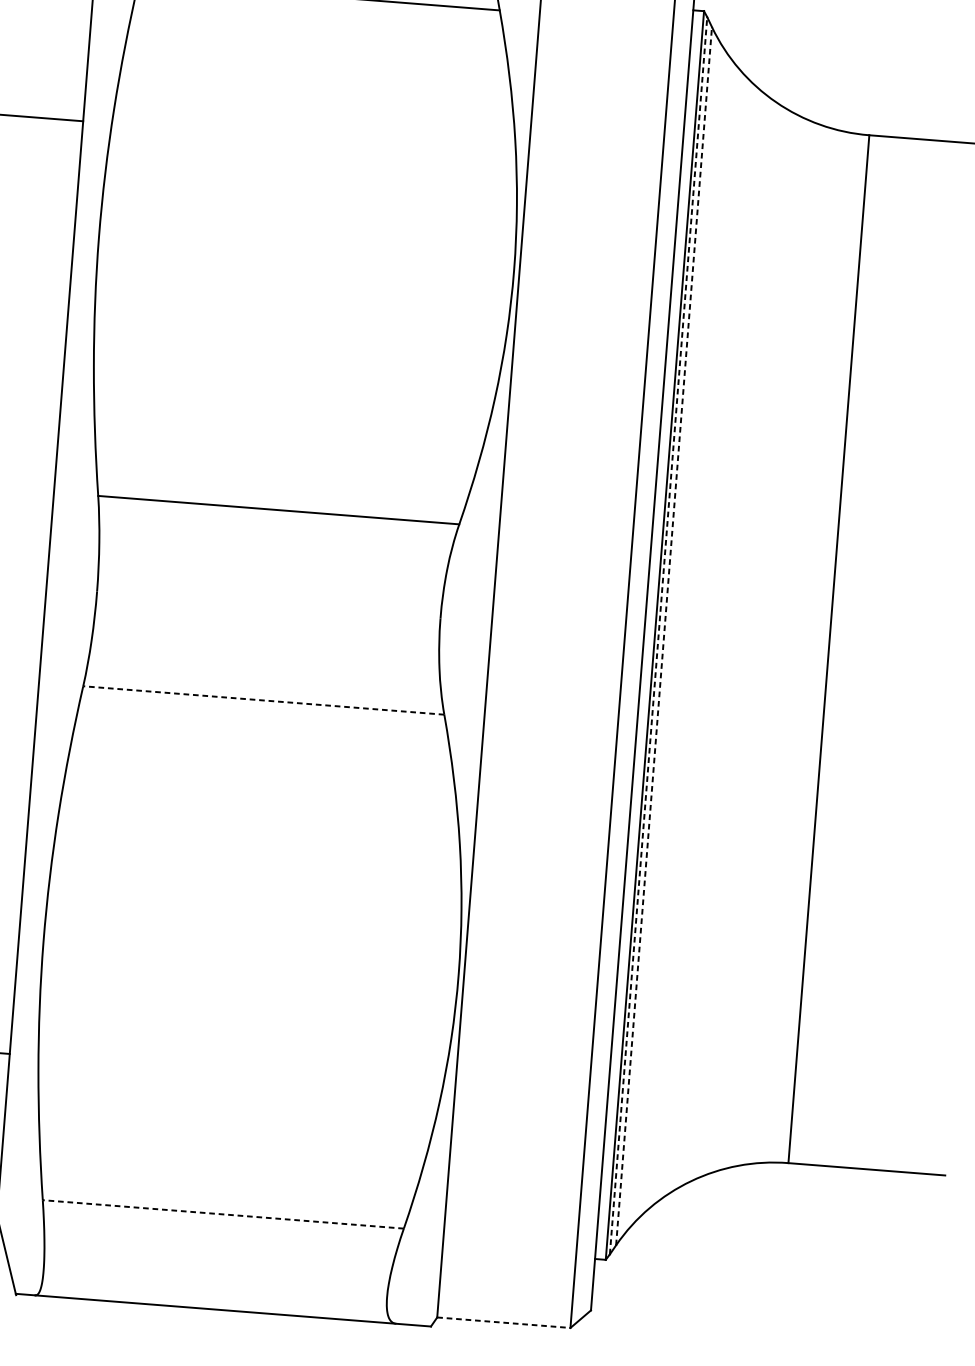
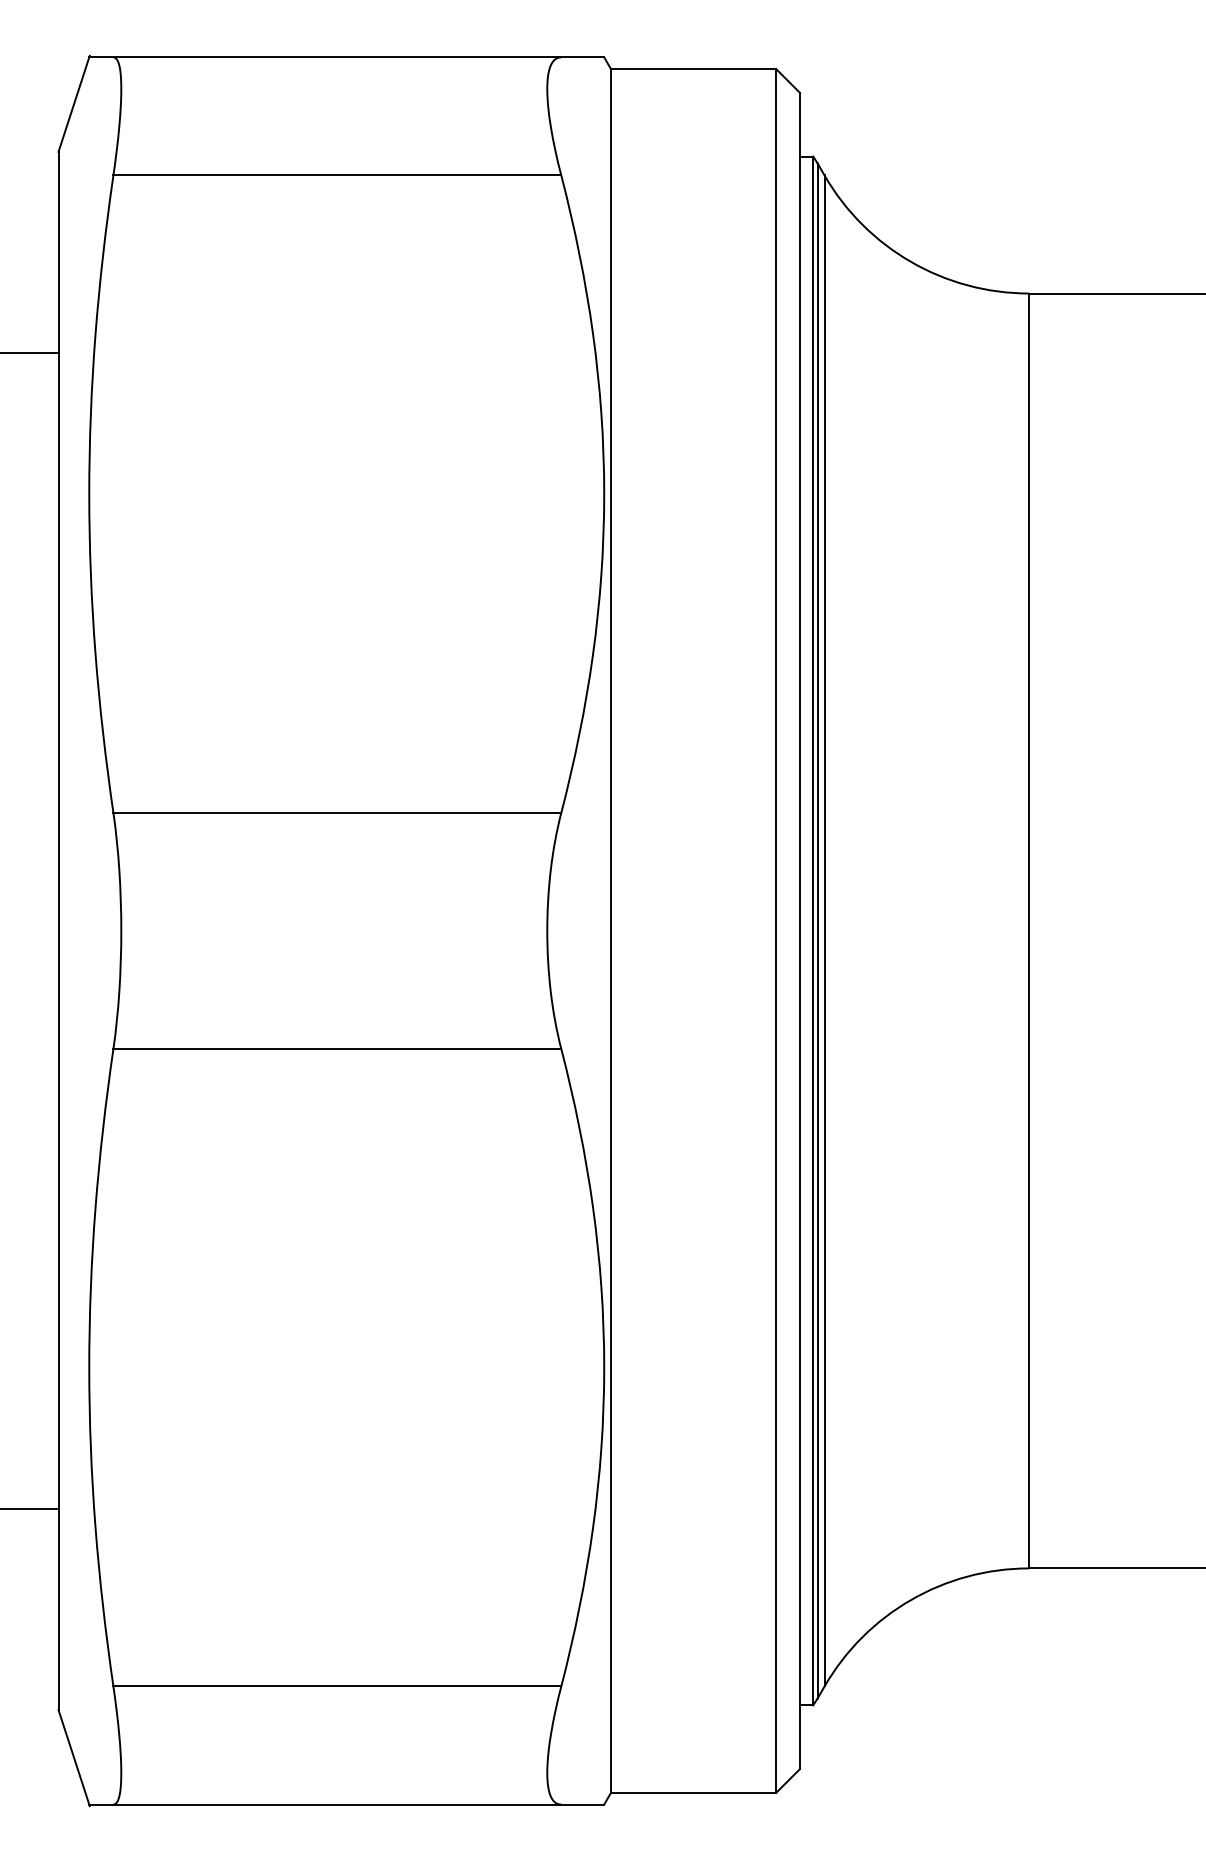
line: (658, 635) -> (817, 930), dashed -> solid
line: (664, 635) -> (824, 930), dashed -> solid
line: (263, 700) -> (337, 1049), dashed -> solid
line: (223, 1214) -> (337, 1686), dashed -> solid
line: (503, 1322) -> (693, 1792), dashed -> solid

